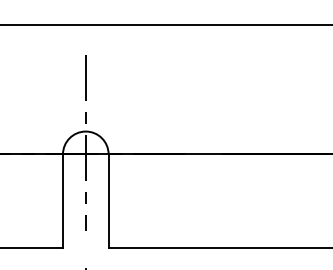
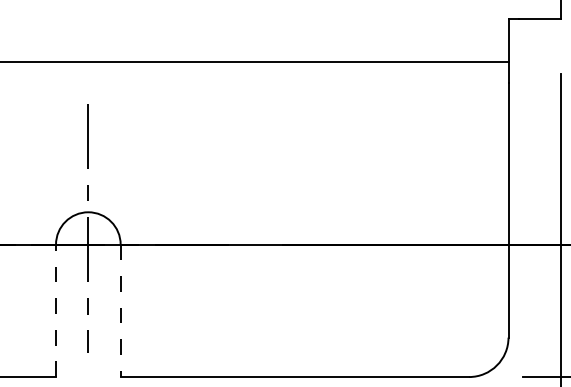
line: (63, 200) -> (56, 310), solid -> dashed
line: (108, 201) -> (120, 311), solid -> dashed

